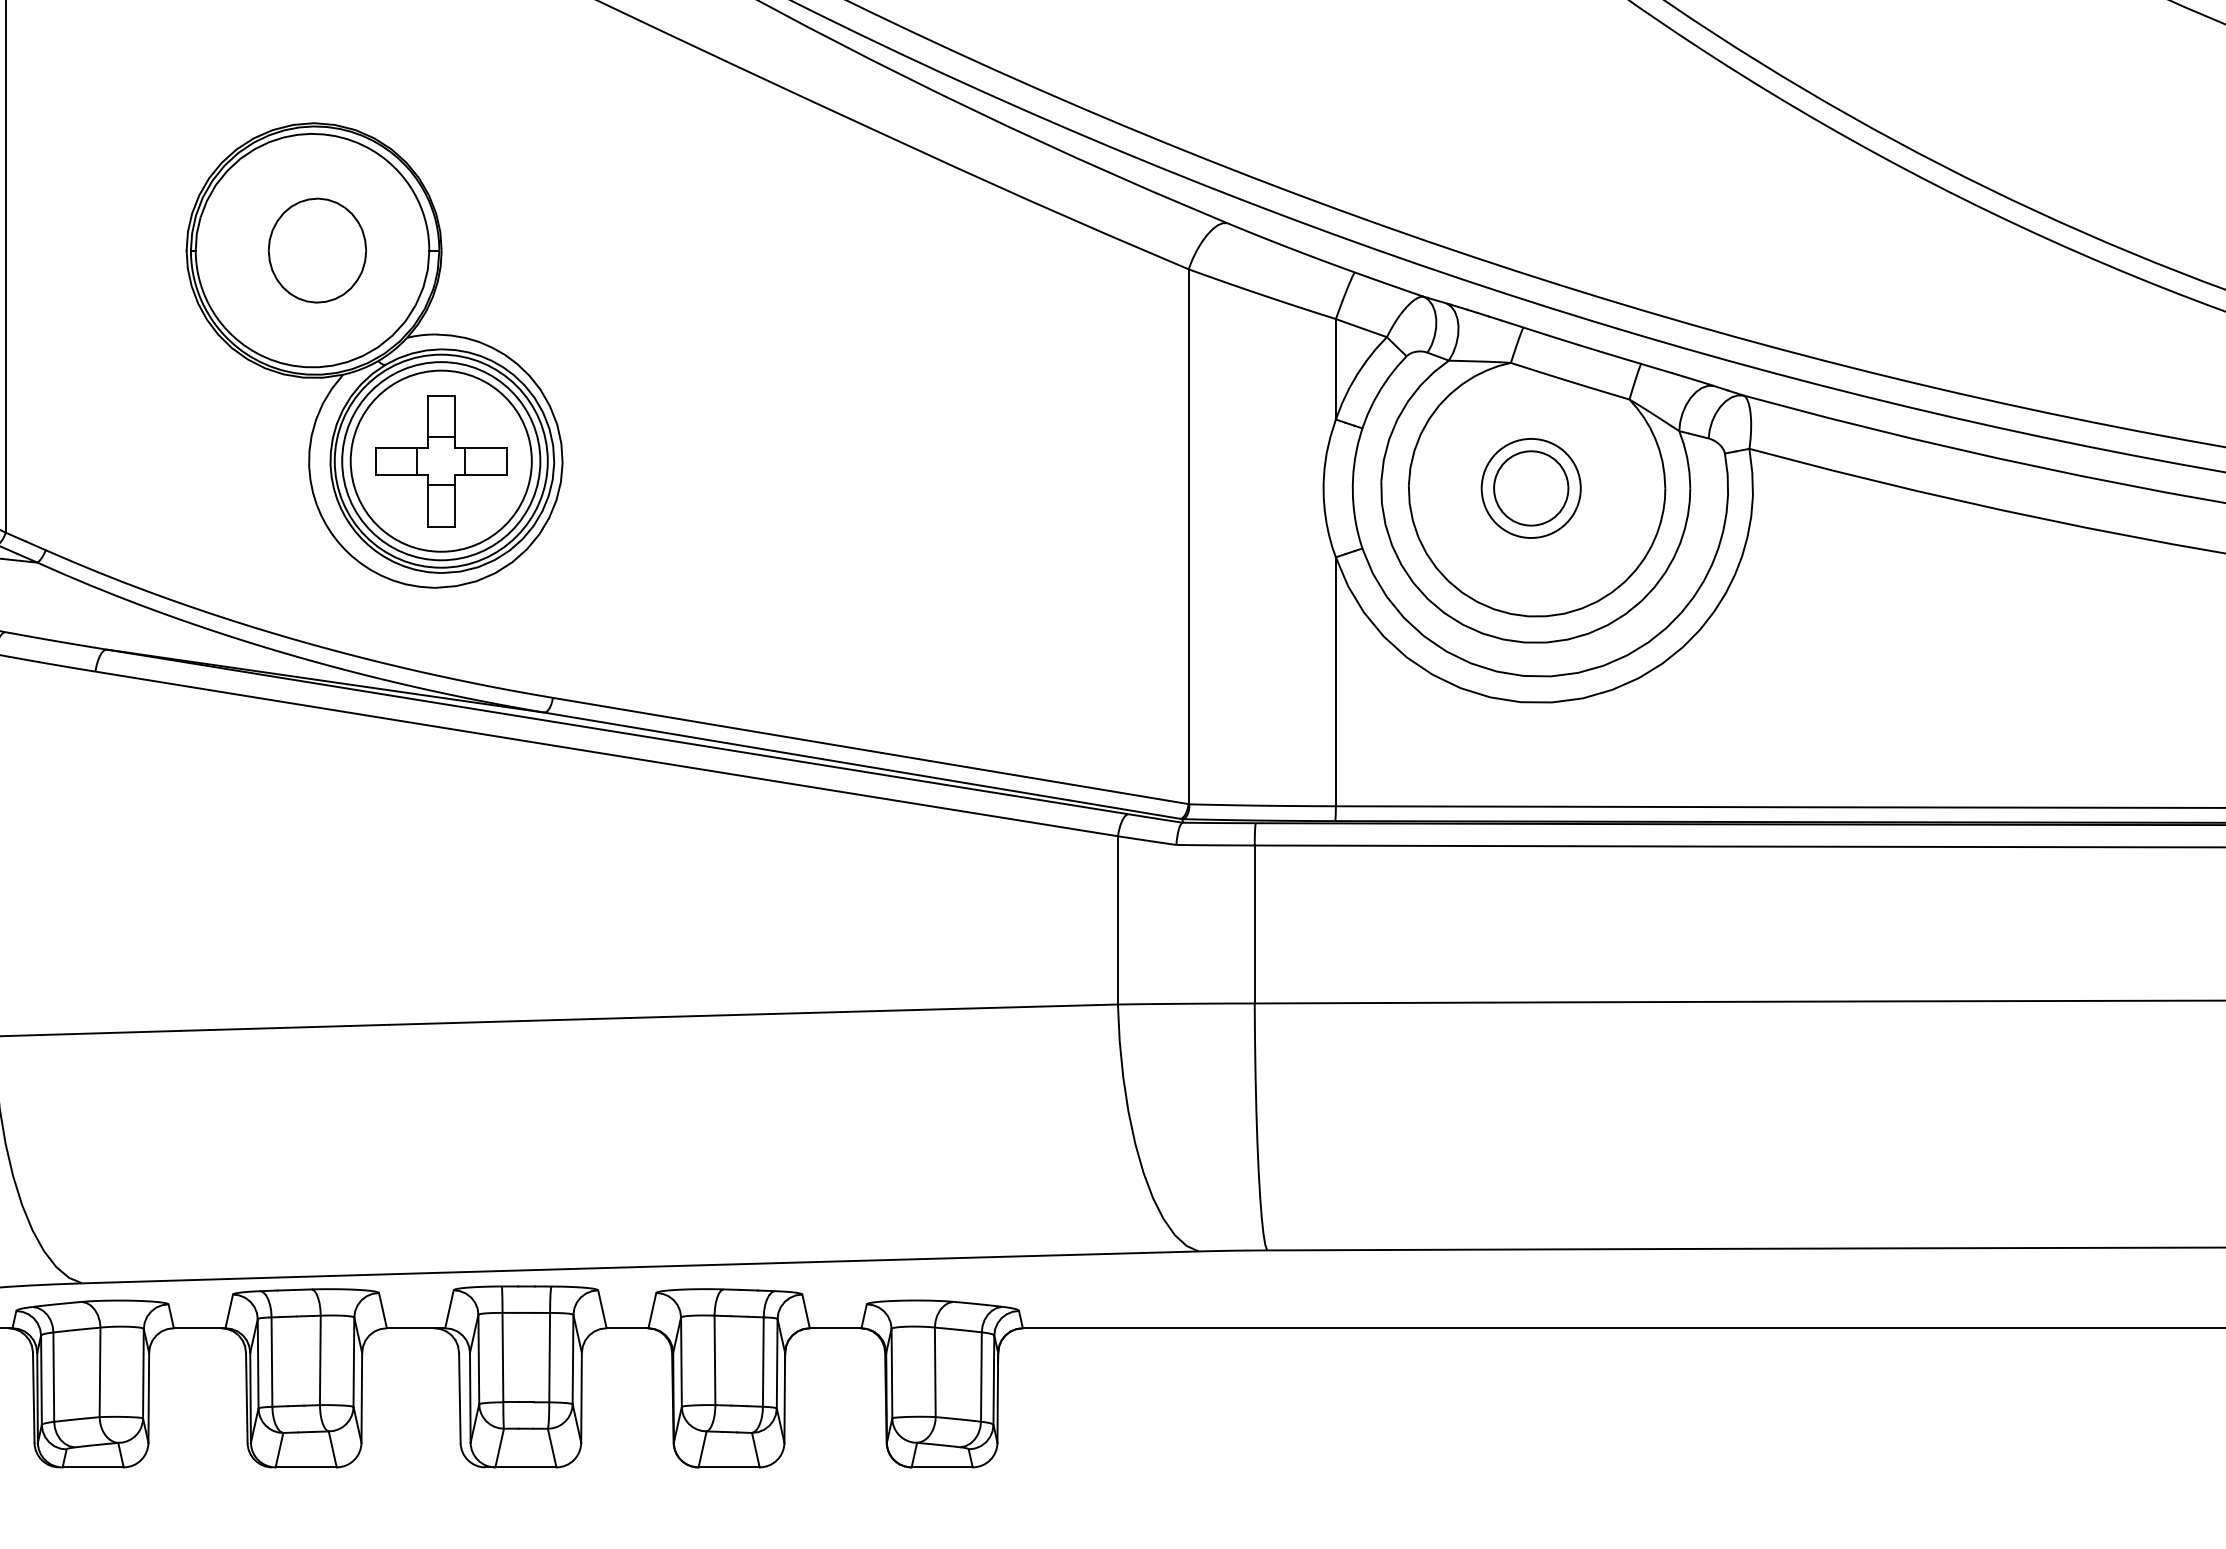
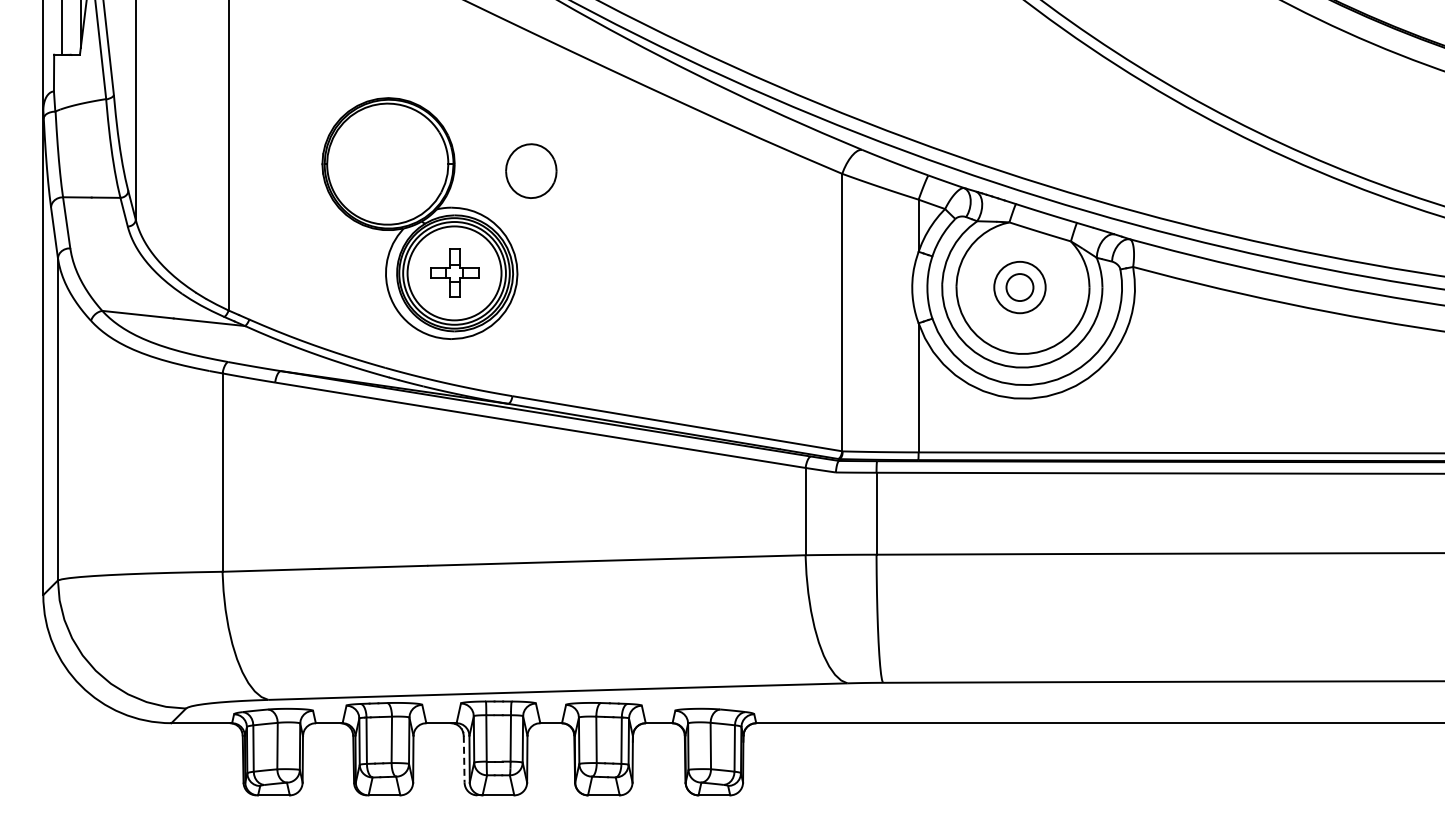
part: (317, 249) -> (531, 170), moved
part: (441, 459) -> (454, 272), size x0.7
circle: (1530, 488) -> (1019, 287), size x0.7
line: (460, 1398) -> (464, 759), solid -> dashed

